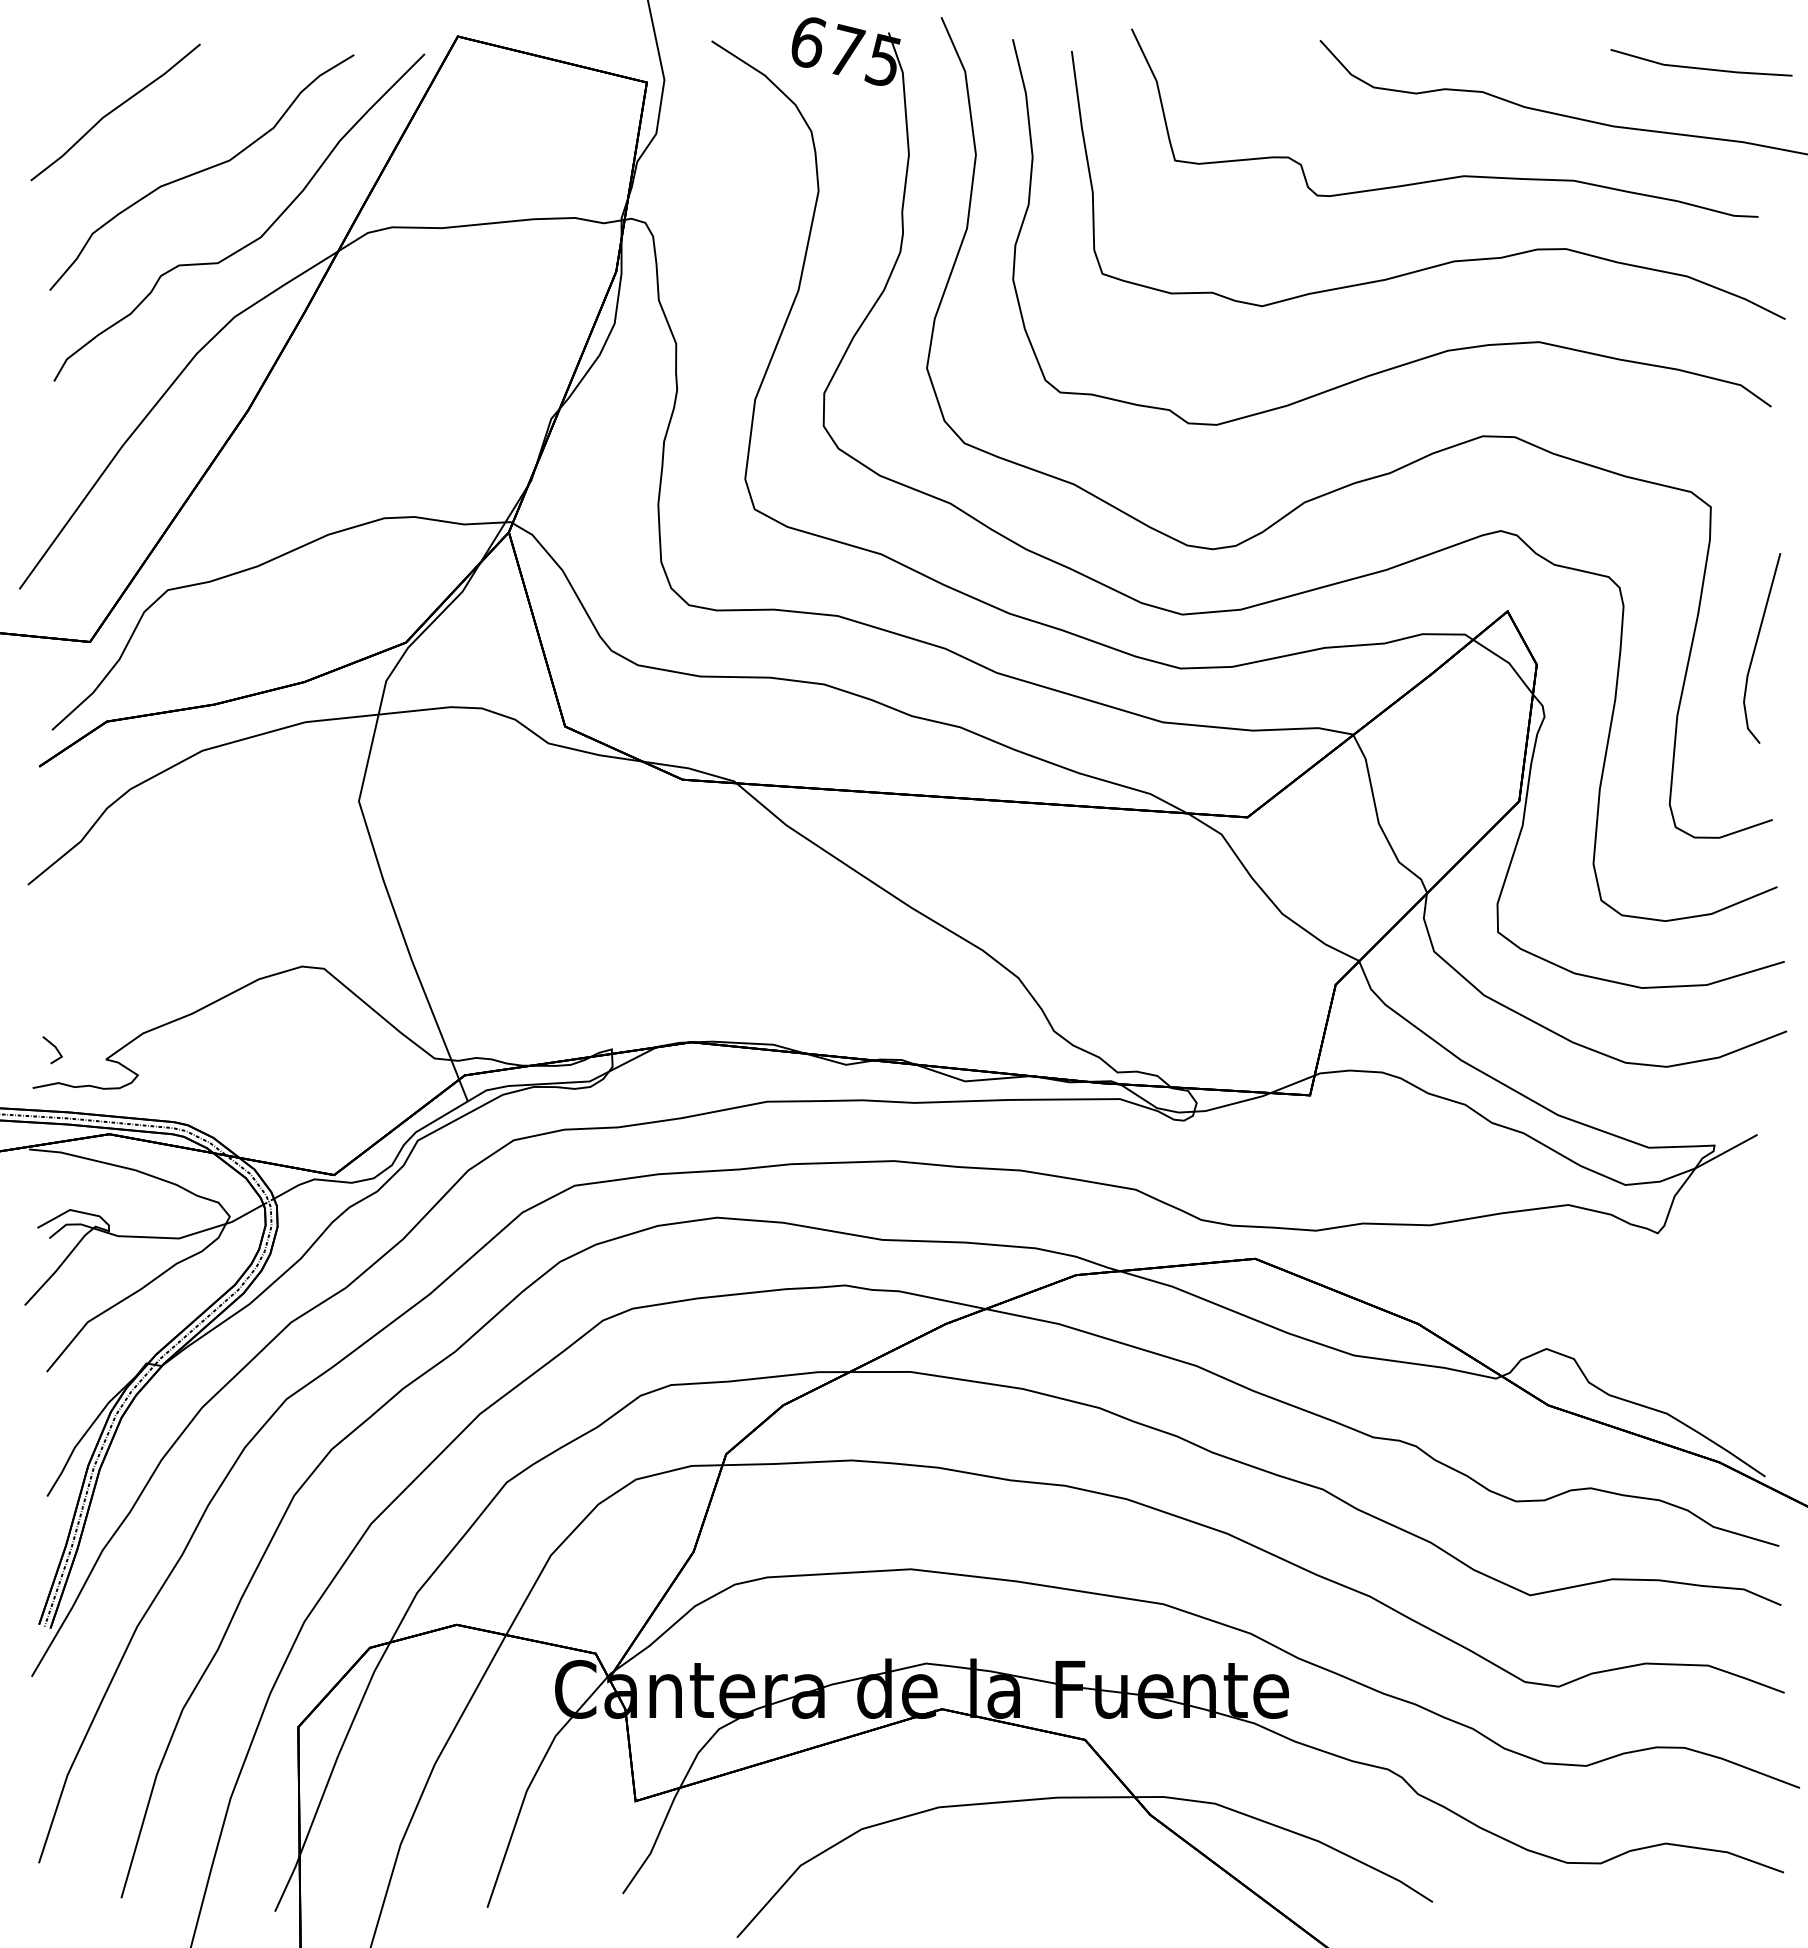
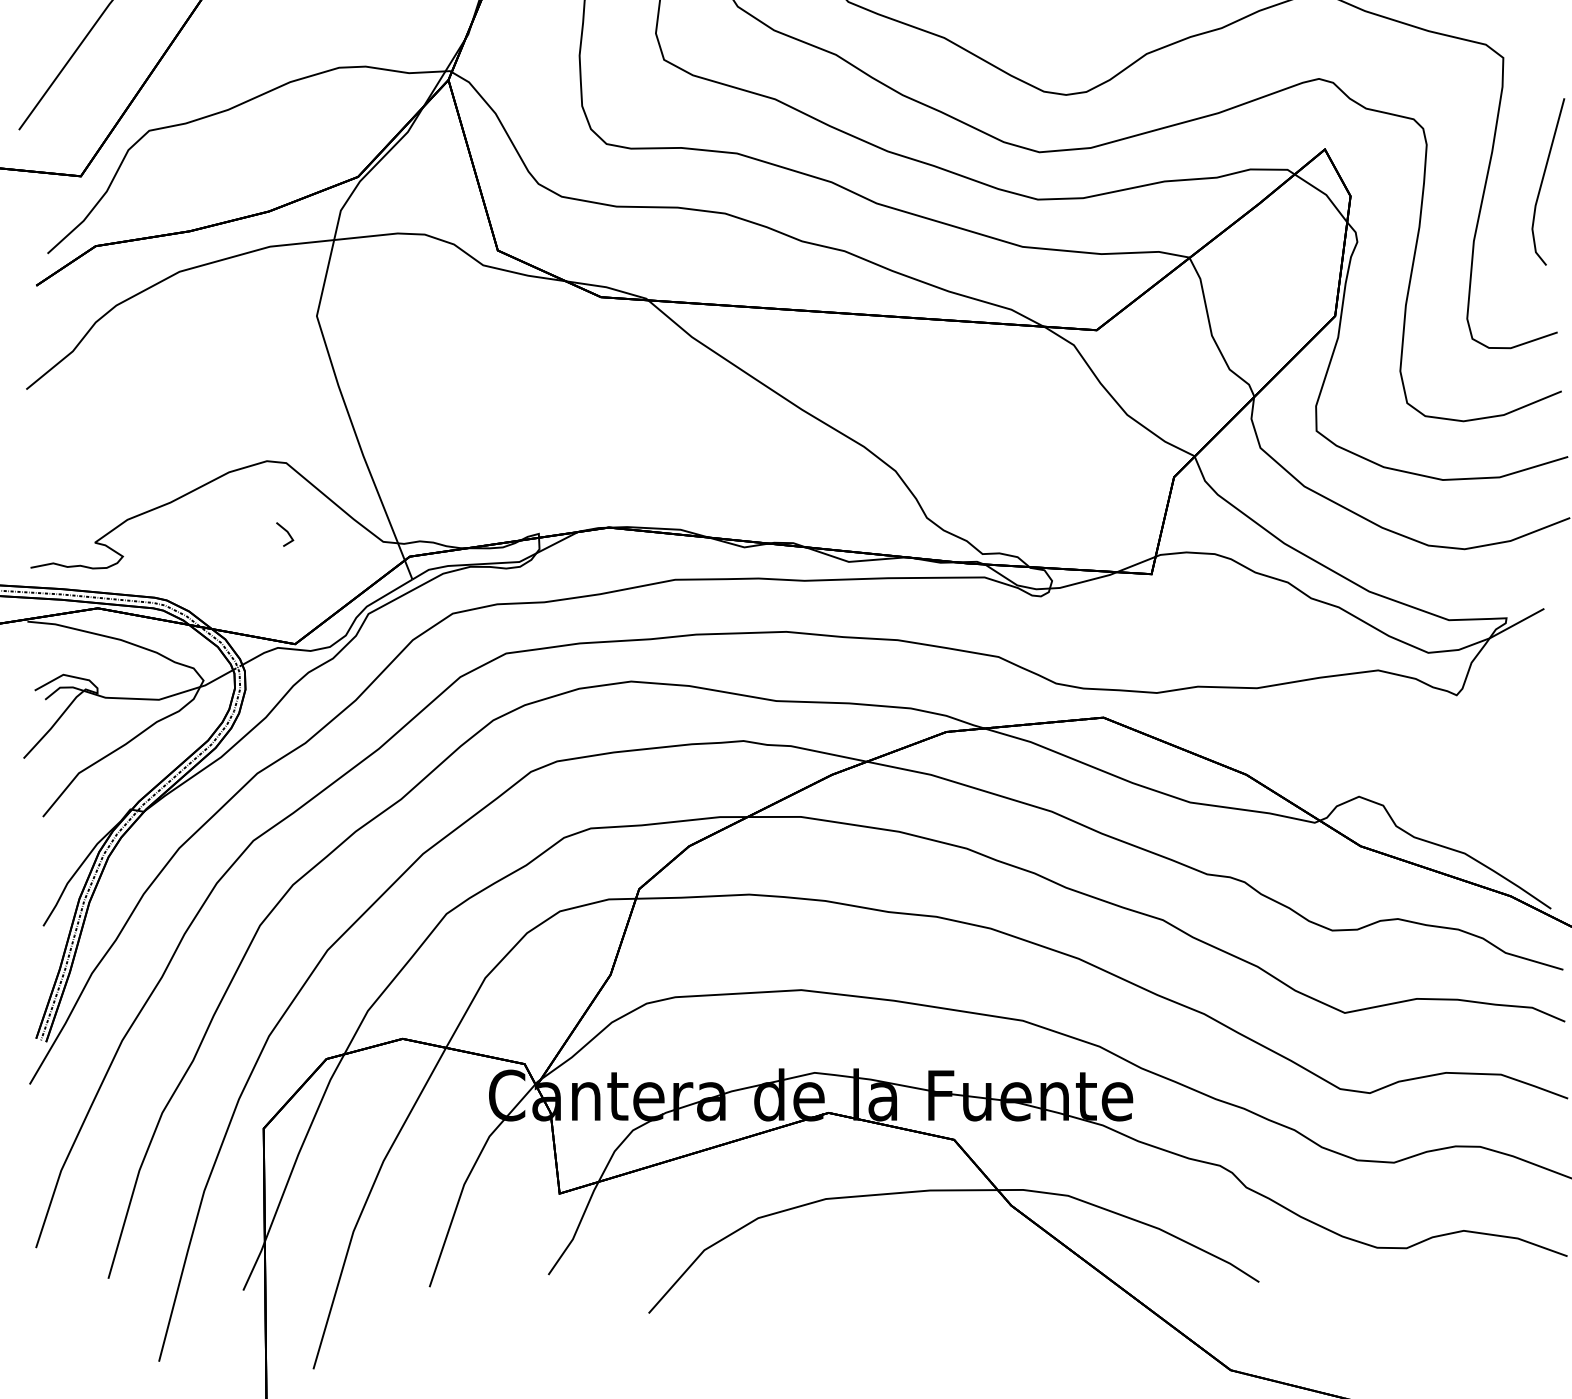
line: (54, 1047) -> (286, 532), moved

